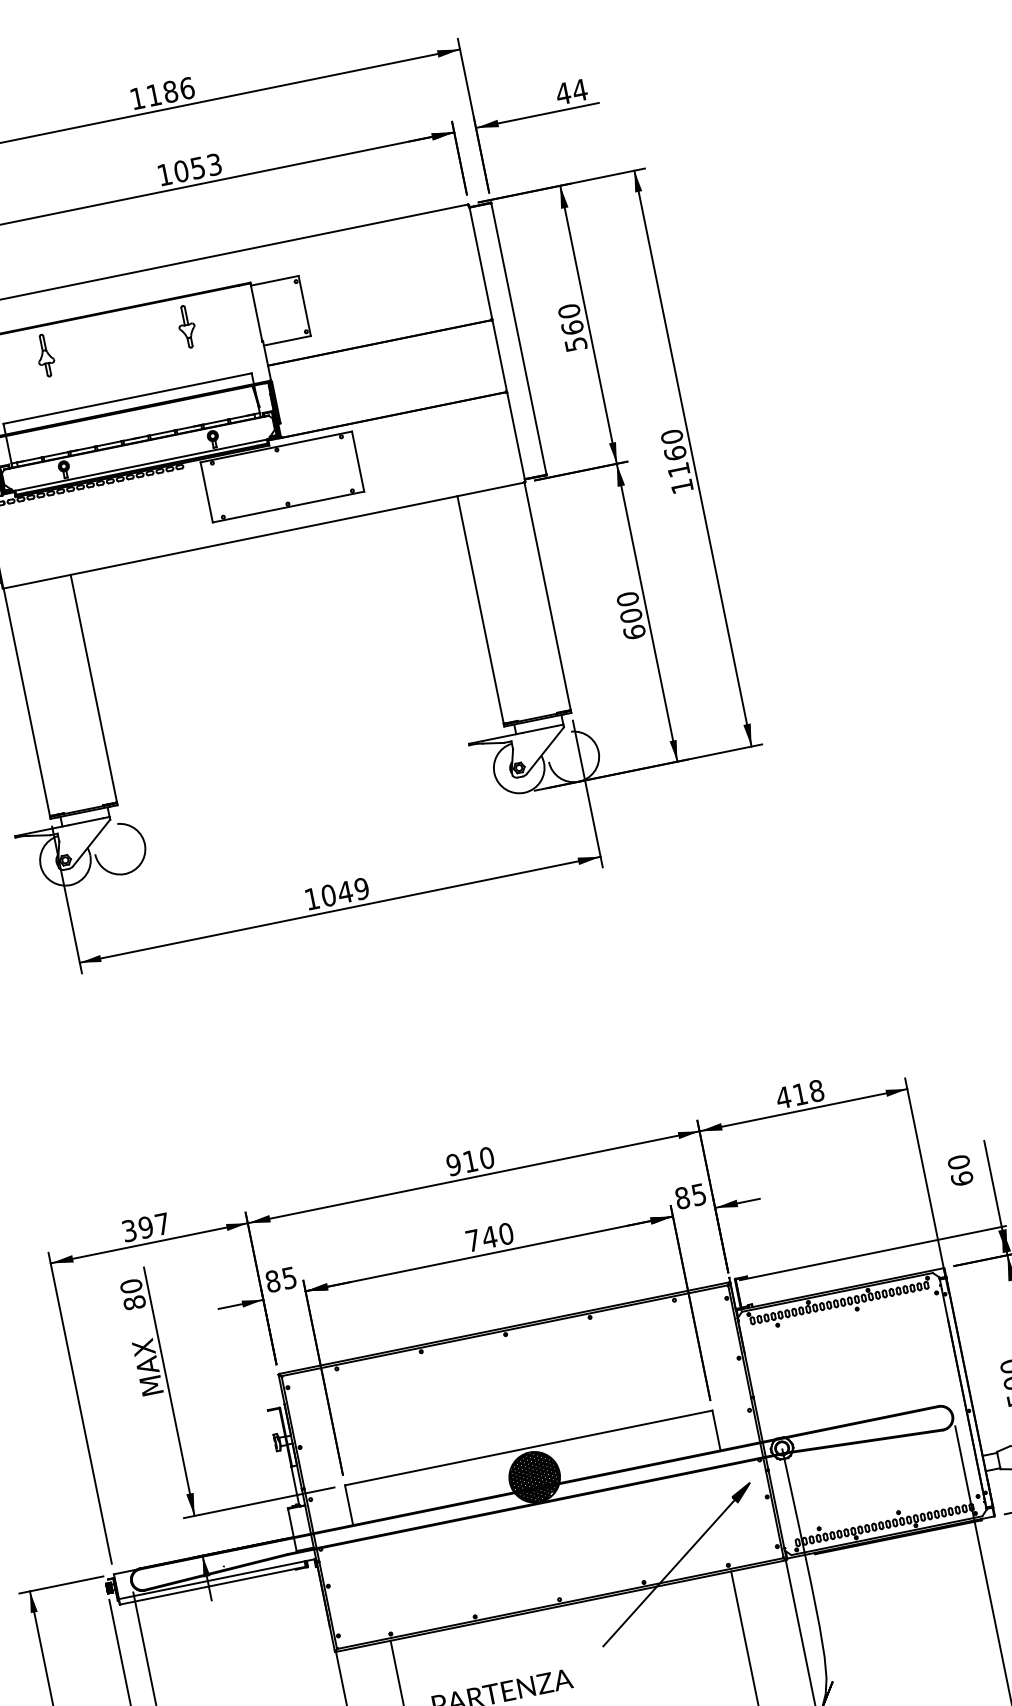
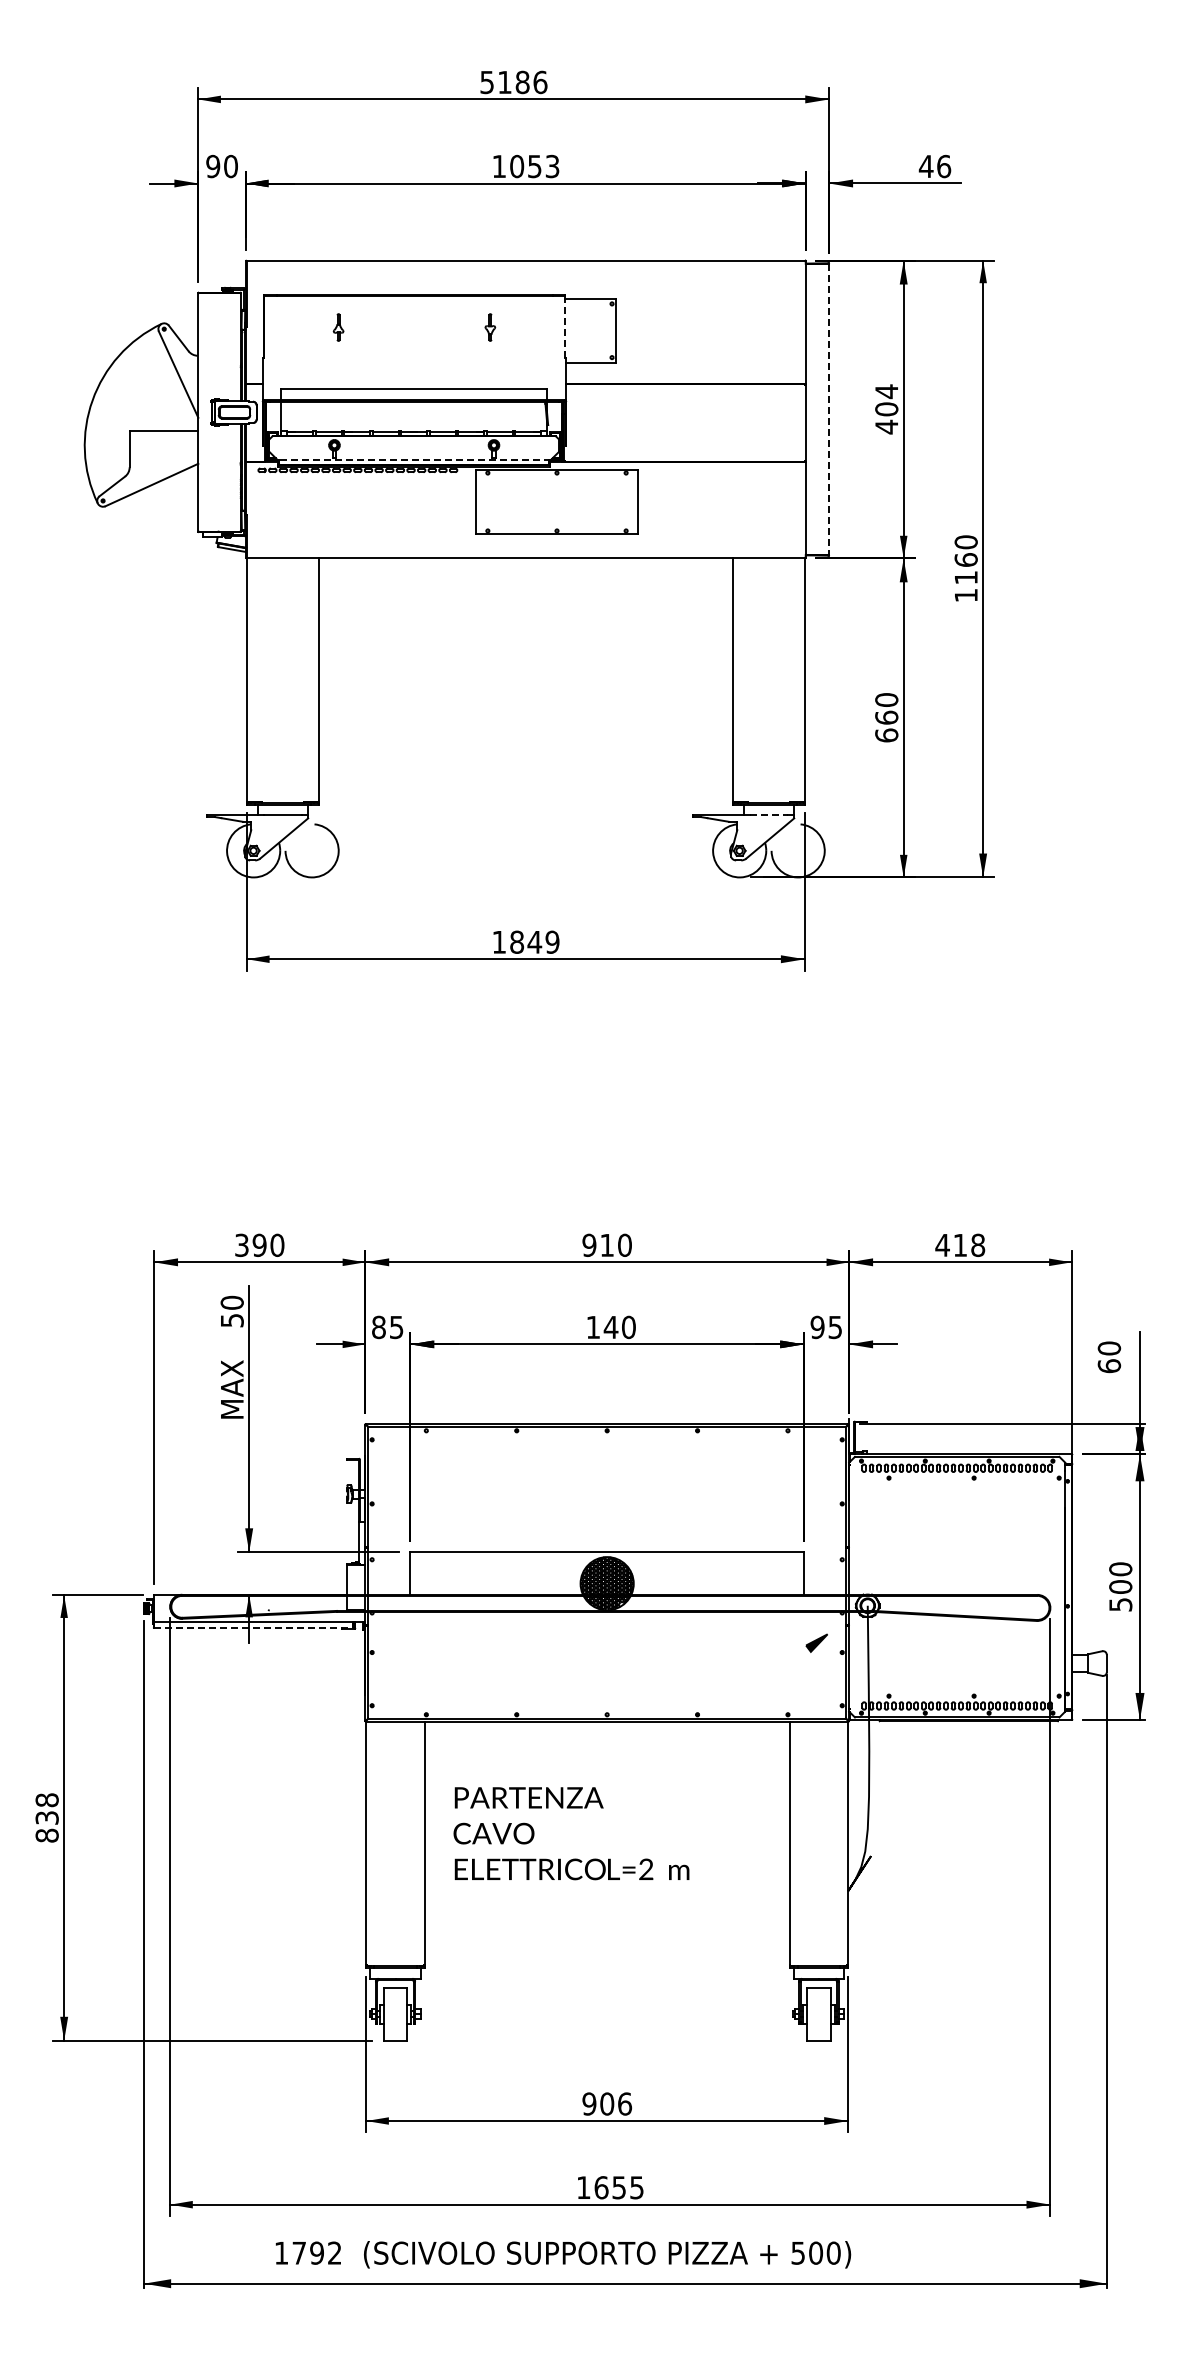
text: (579, 90) -> (943, 166), 44 -> 46
text: (136, 98) -> (486, 82), 1186 -> 5186
line: (256, 312) -> (564, 327), solid -> dashed
part: (187, 326) -> (490, 327), size x0.6
text: (572, 328) -> (886, 409), 560 -> 404
line: (519, 338) -> (829, 409), solid -> dashed
part: (45, 355) -> (338, 327), size x0.6
line: (140, 465) -> (413, 460), solid -> dashed
text: (630, 615) -> (886, 717), 600 -> 660
line: (539, 729) -> (768, 815), solid -> dashed
text: (329, 895) -> (517, 942), 1049 -> 1849
text: (682, 1198) -> (817, 1327), 85 -> 95
text: (162, 1223) -> (277, 1244), 397 -> 390
text: (472, 1240) -> (592, 1327), 740 -> 140
text: (133, 1302) -> (231, 1320), 80 -> 50
line: (669, 1572) -> (725, 1709), removed
line: (213, 1585) -> (254, 1627), solid -> dashed

